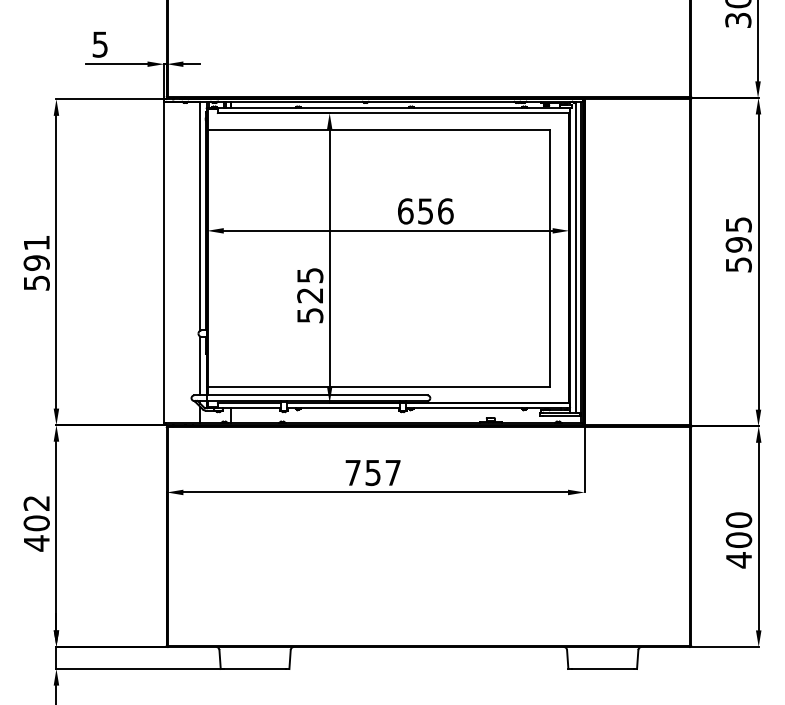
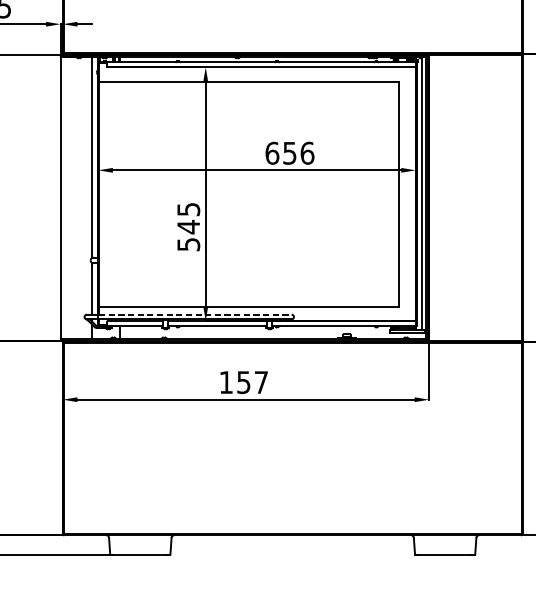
text: (309, 295) -> (188, 227), 525 -> 545
line: (317, 395) -> (195, 314), solid -> dashed
text: (352, 472) -> (225, 382), 757 -> 157

